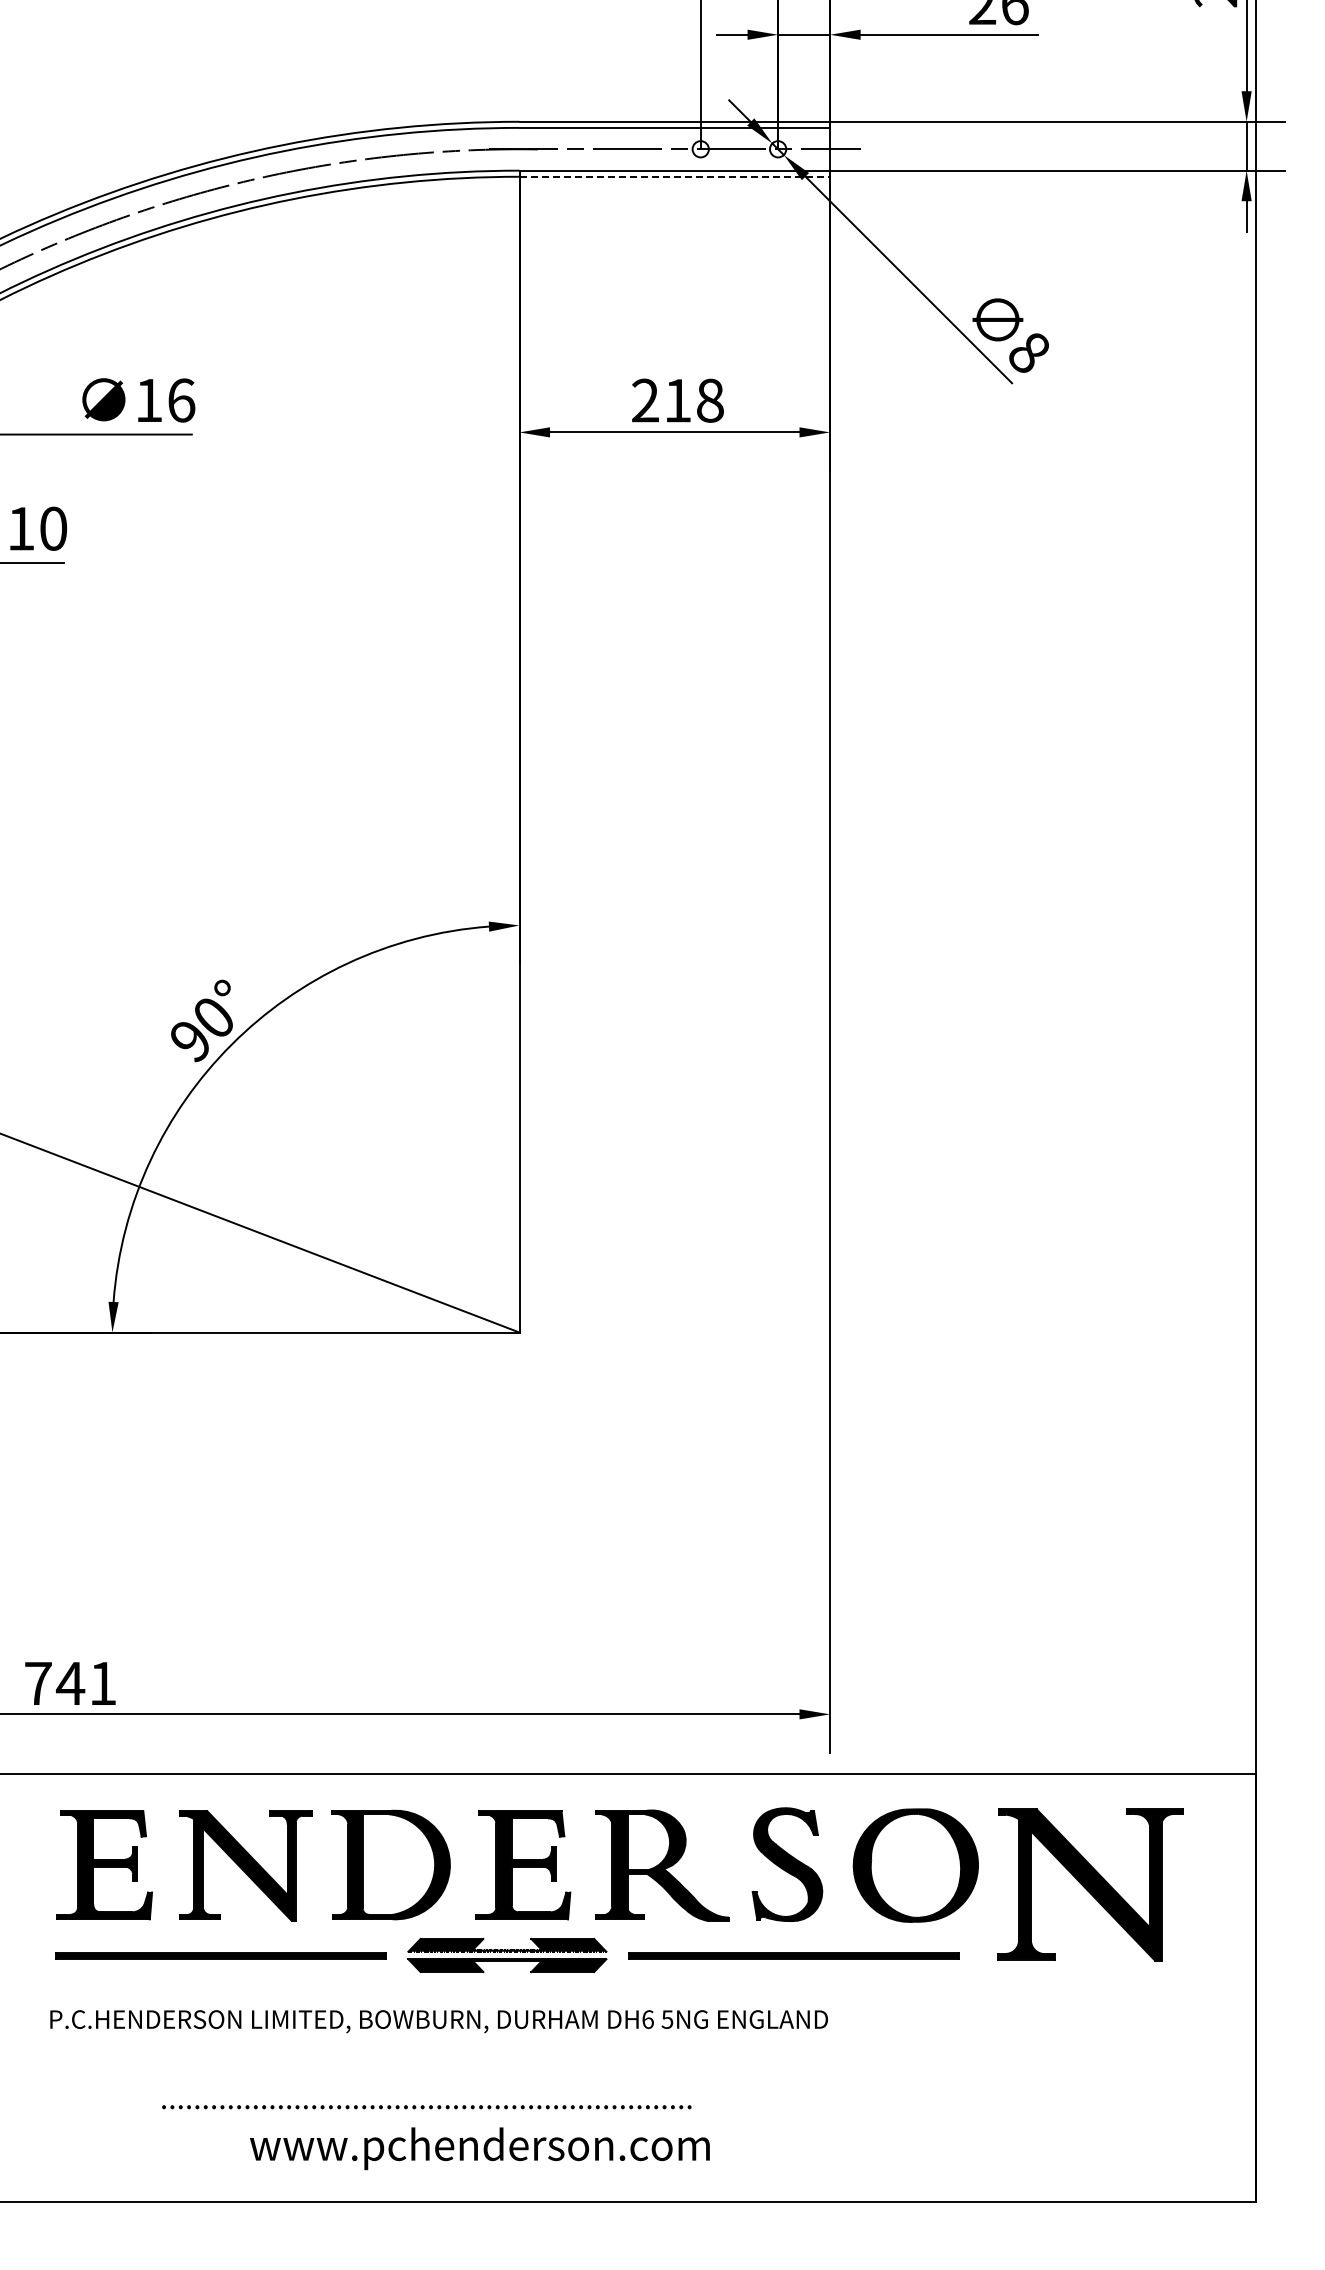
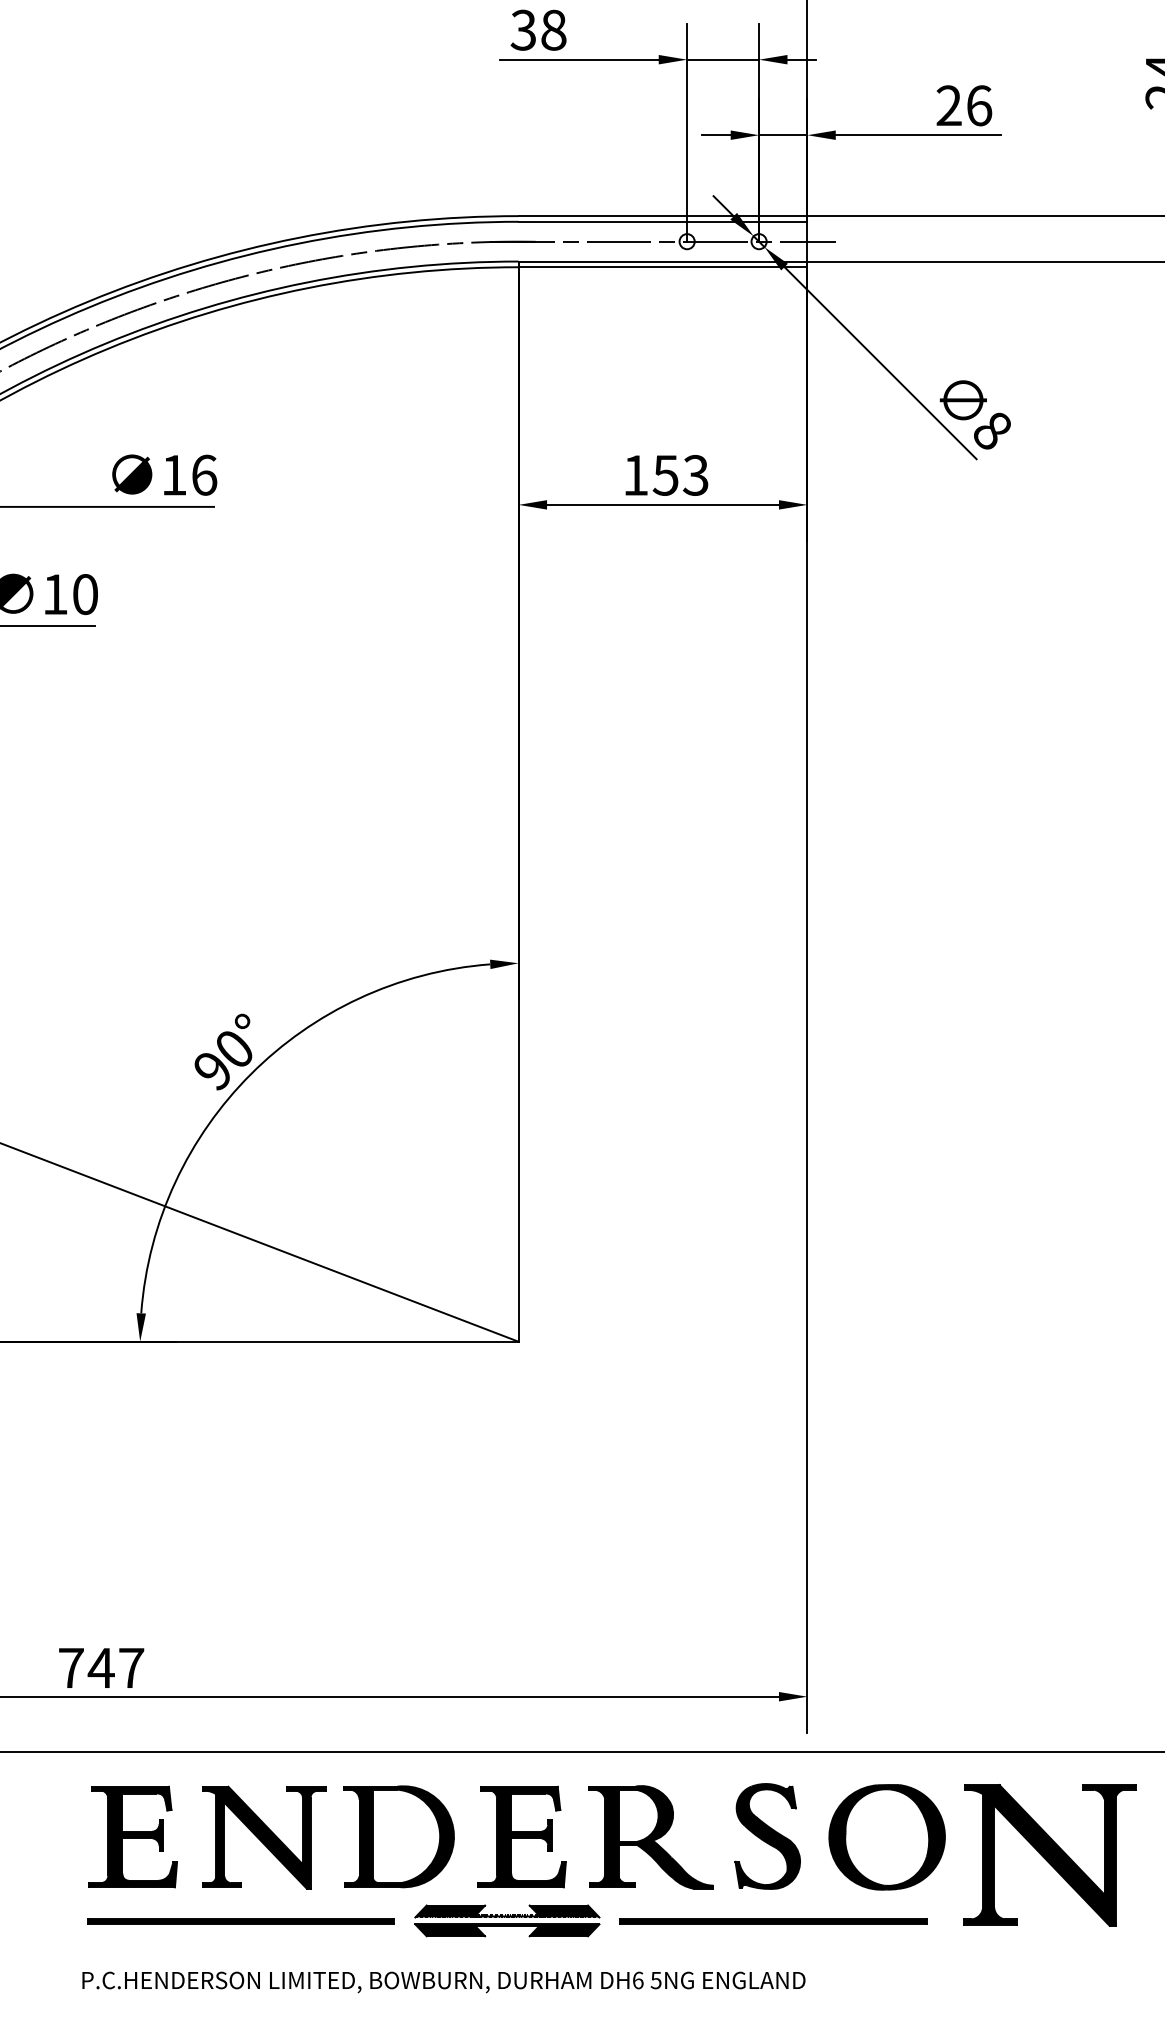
line: (675, 176) -> (663, 266), dashed -> solid
text: (677, 400) -> (665, 475), 218 -> 153
text: (103, 1683) -> (131, 1668), 741 -> 747

